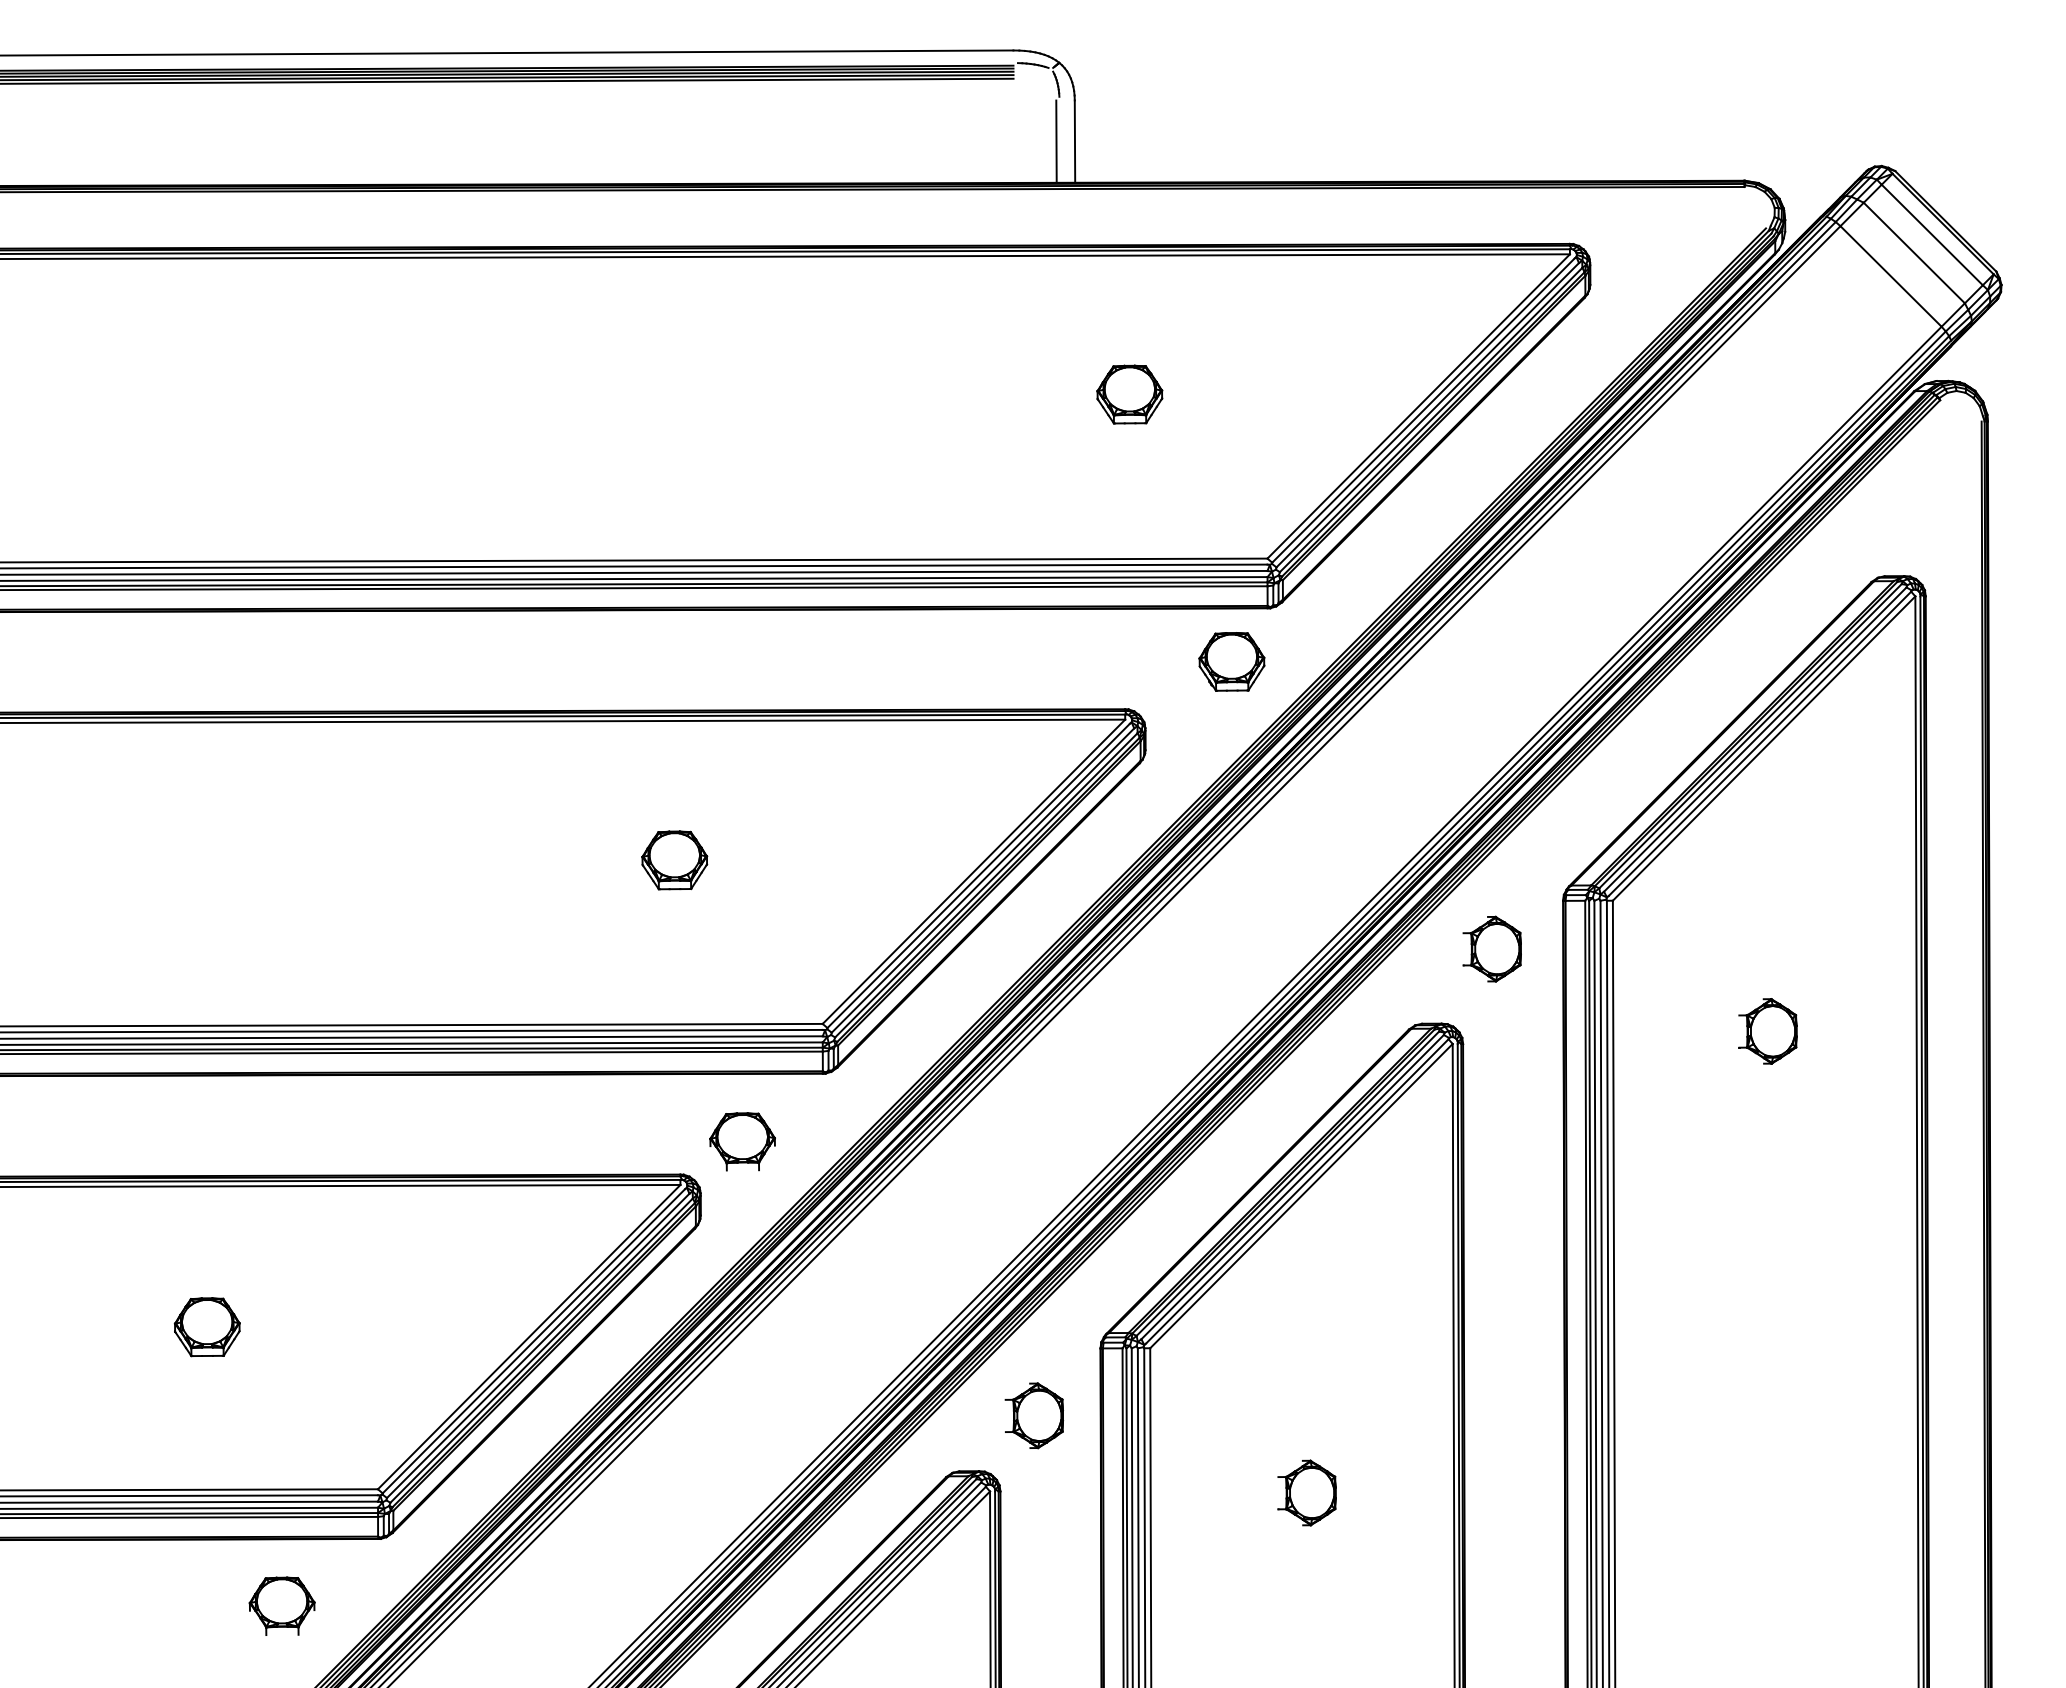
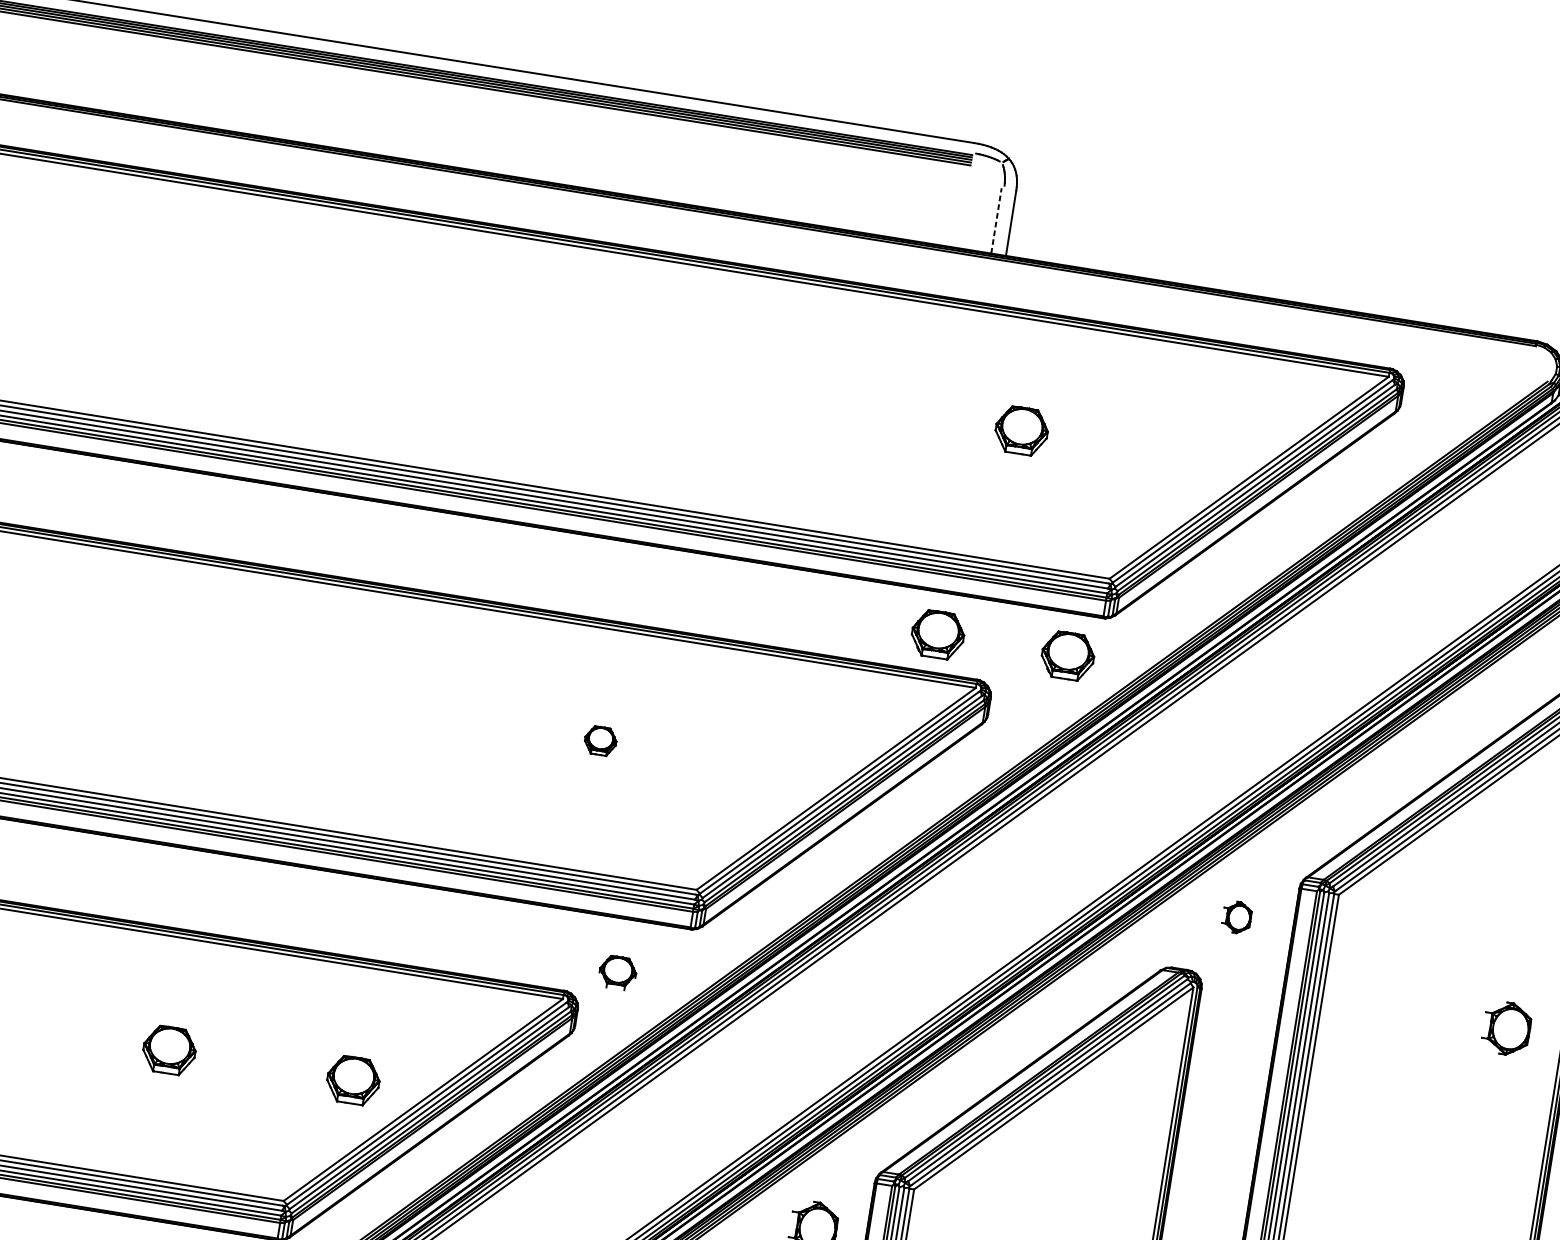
line: (1056, 141) -> (996, 220), solid -> dashed
part: (1067, 661) -> (937, 634), added
part: (674, 860) -> (600, 741), size x0.6
part: (1491, 948) -> (1236, 916), size x0.6
part: (1767, 1031) -> (1506, 1028), moved
part: (742, 1141) -> (617, 972), size x0.7
part: (438, 1327) -> (352, 1080), added

